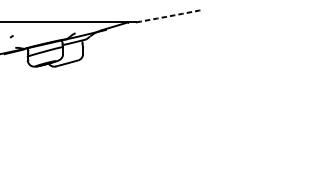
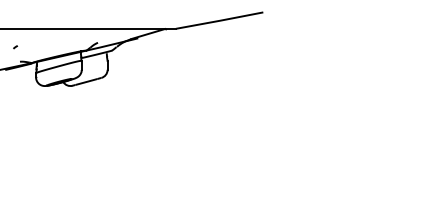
arc: (170, 16) -> (220, 20), dashed -> solid

